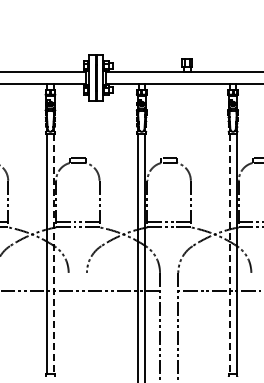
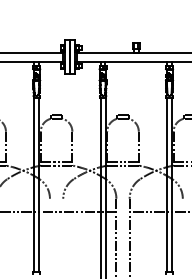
line: (54, 254) -> (39, 185), dashed -> solid
line: (229, 254) -> (166, 185), dashed -> solid

